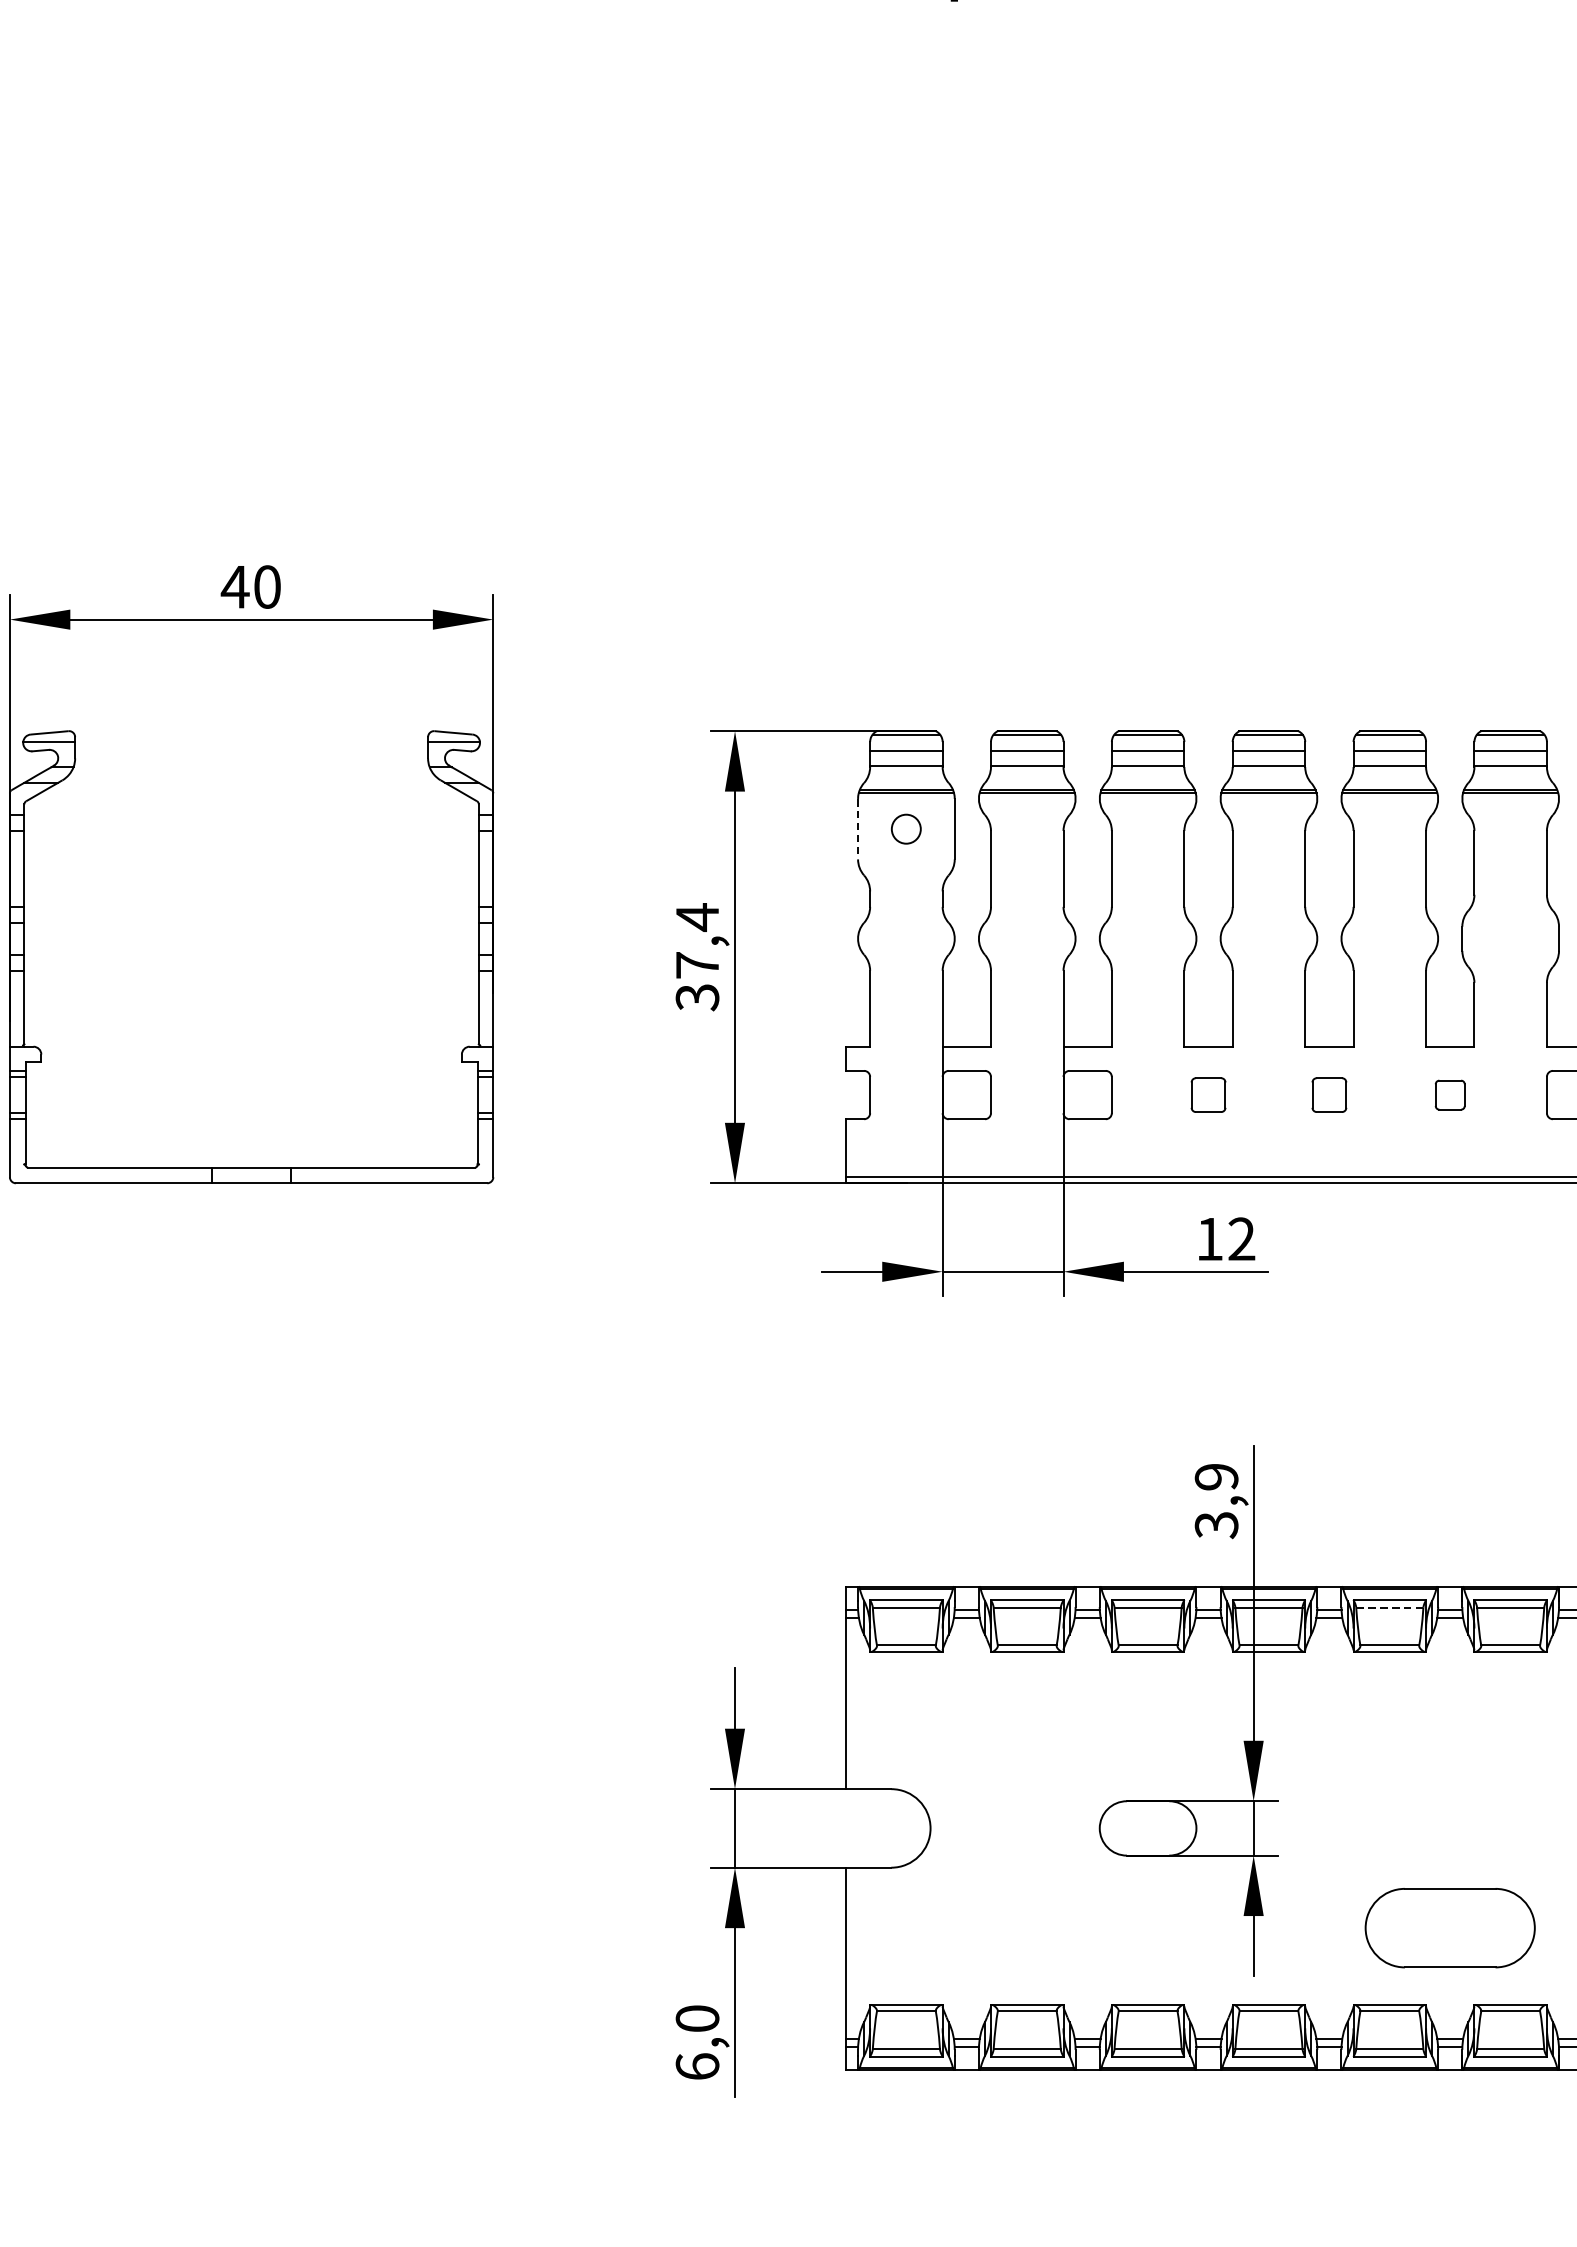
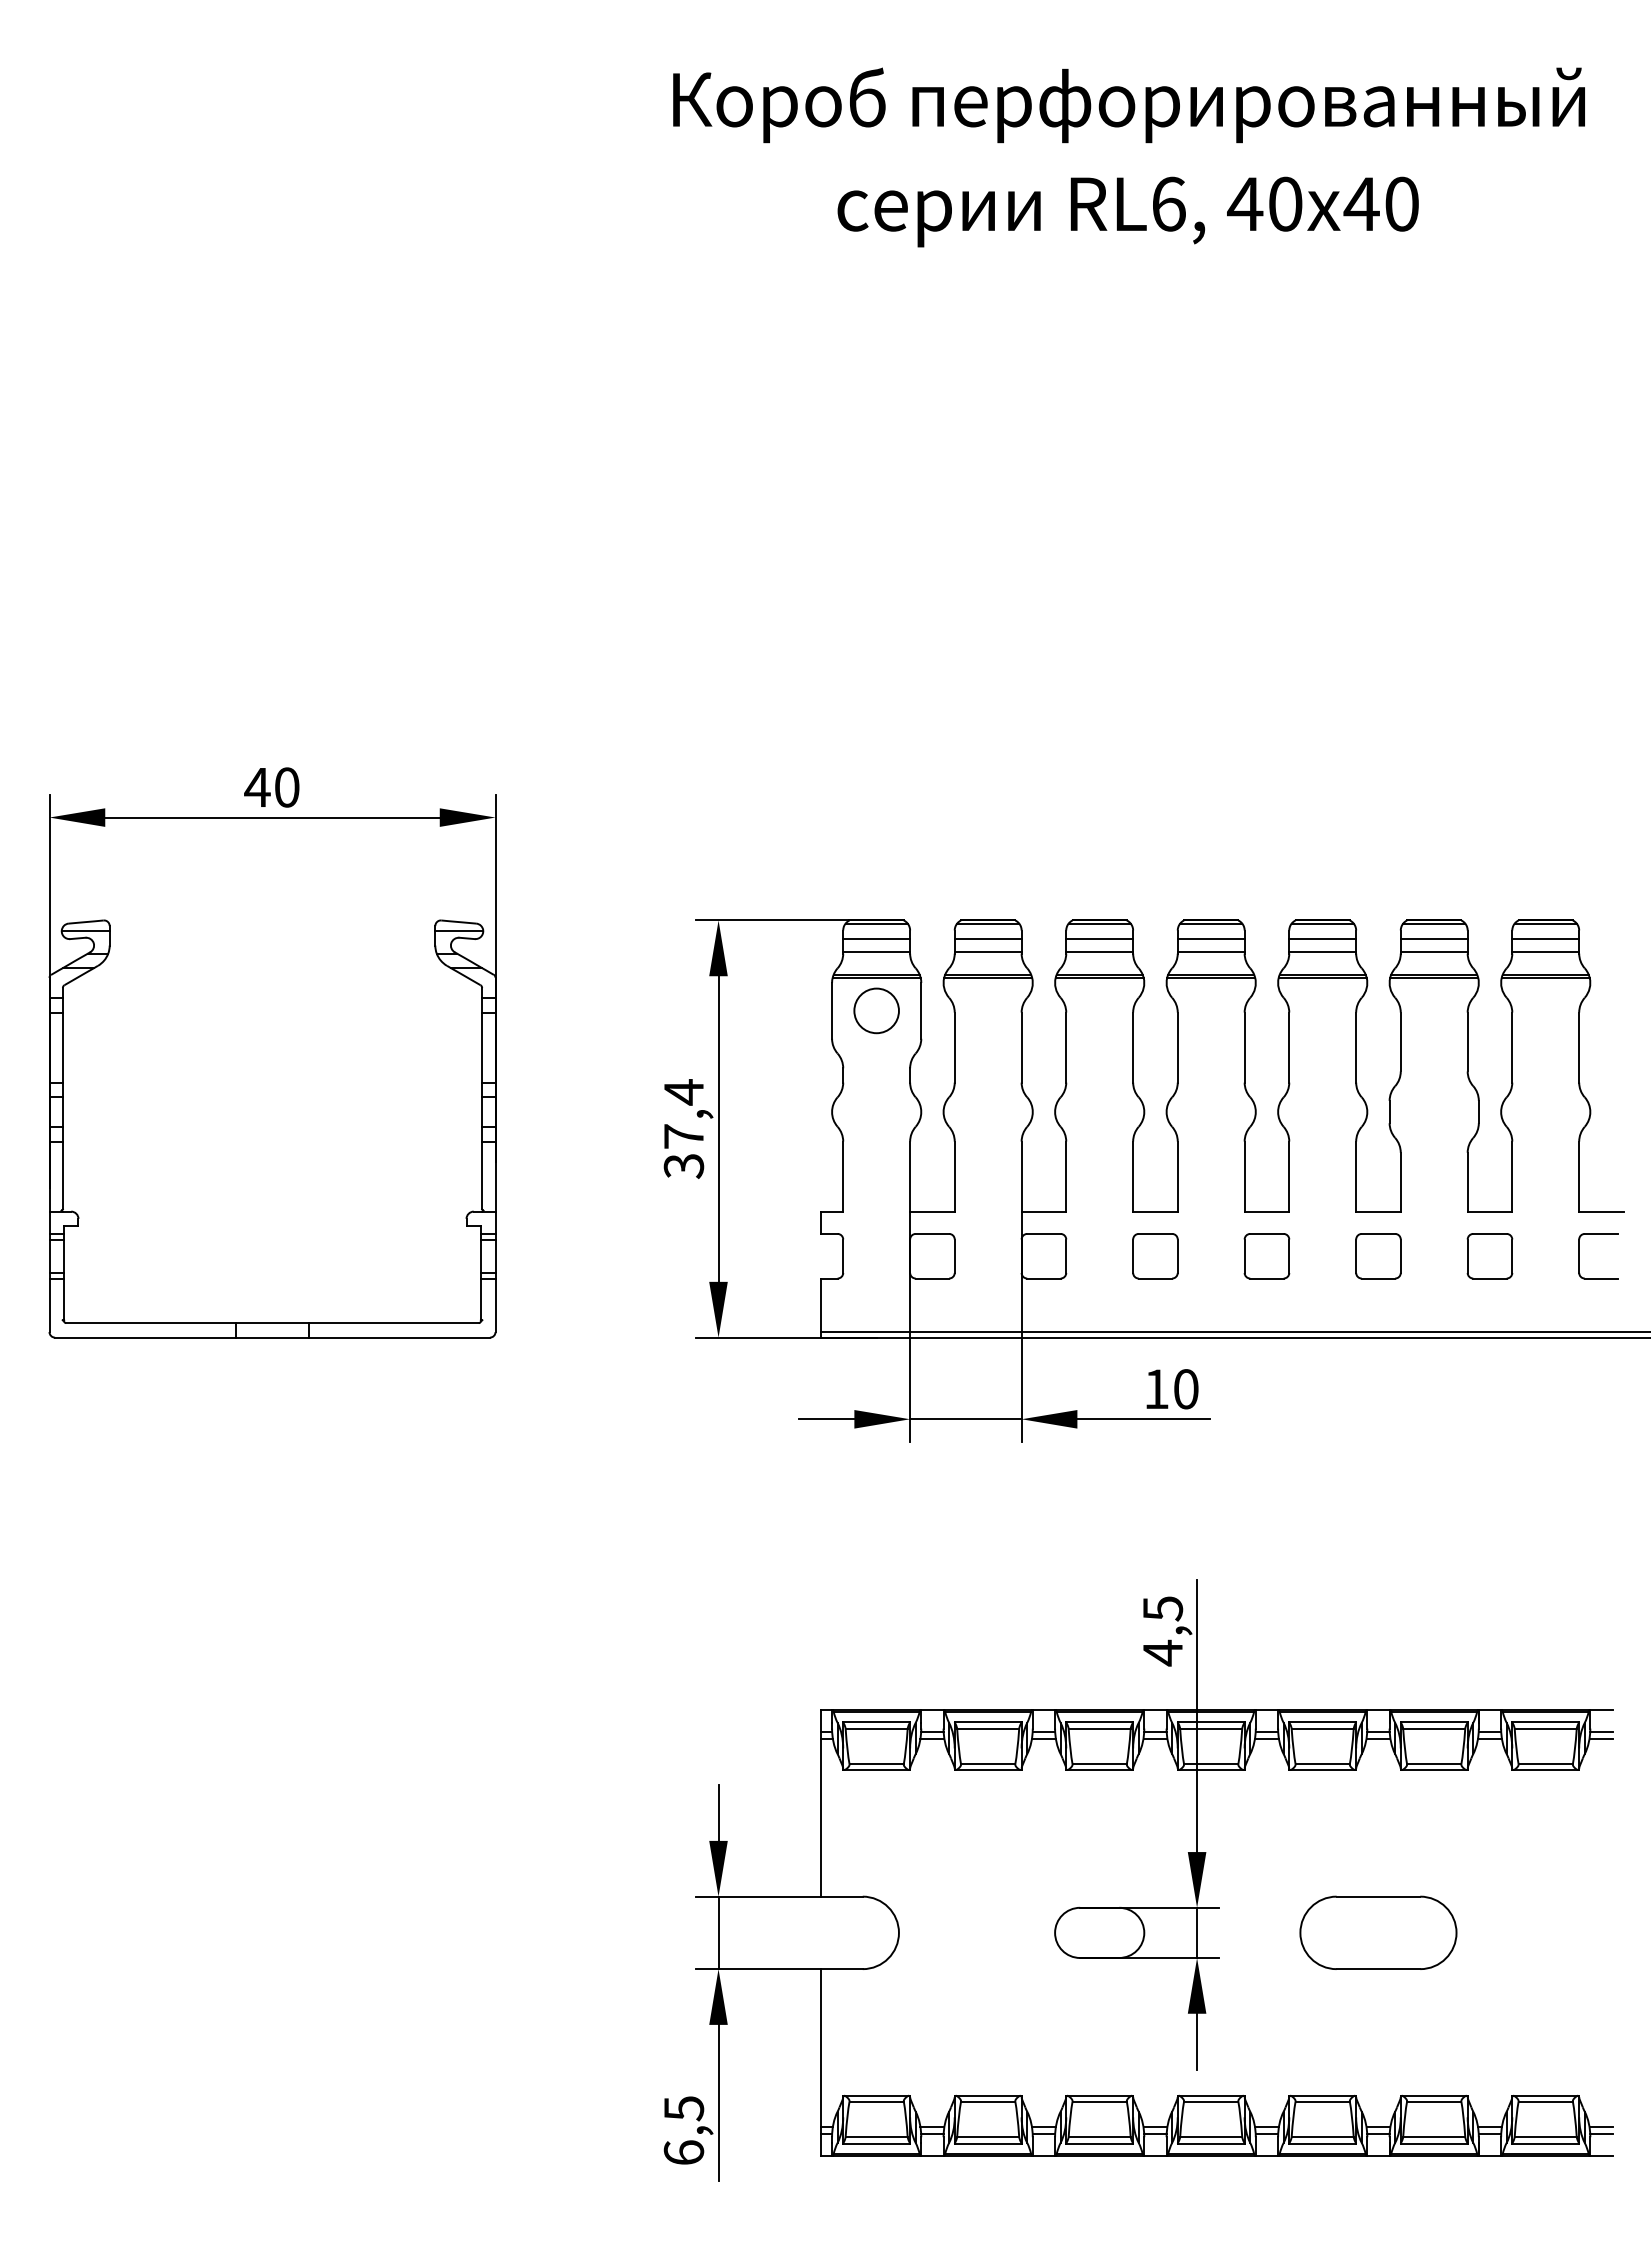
line: (858, 828) -> (832, 1010), dashed -> solid
circle: (906, 828) -> (876, 1010), size x1.67
part: (1208, 1095) -> (1155, 1256), size x1.43
part: (1328, 1095) -> (1266, 1256), size x1.43
part: (1450, 1095) -> (1378, 1256), size x1.67
text: (1242, 1239) -> (1186, 1389), 12 -> 10
text: (1216, 1501) -> (1162, 1631), 3,9 -> 4,5
line: (1389, 1607) -> (1322, 1729), dashed -> solid
part: (1450, 1927) -> (1378, 1932), moved
text: (697, 2018) -> (683, 2108), 6,0 -> 6,5

